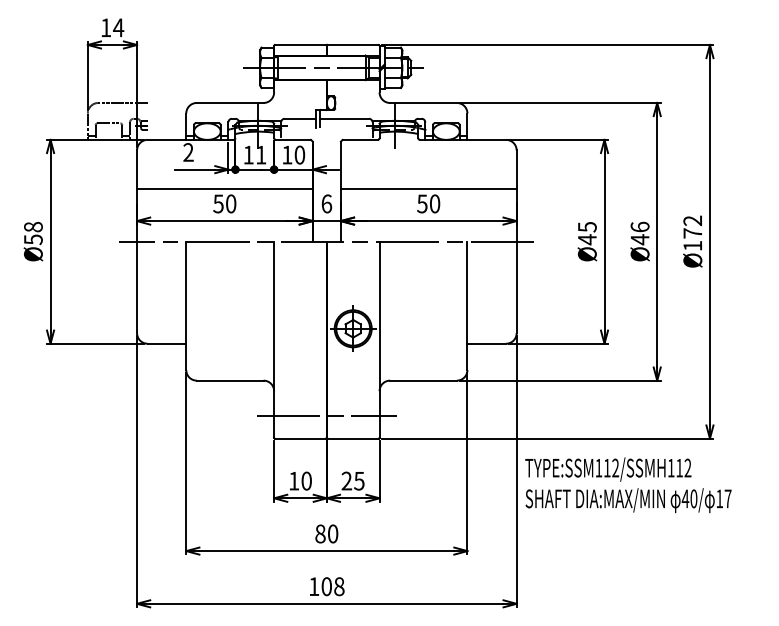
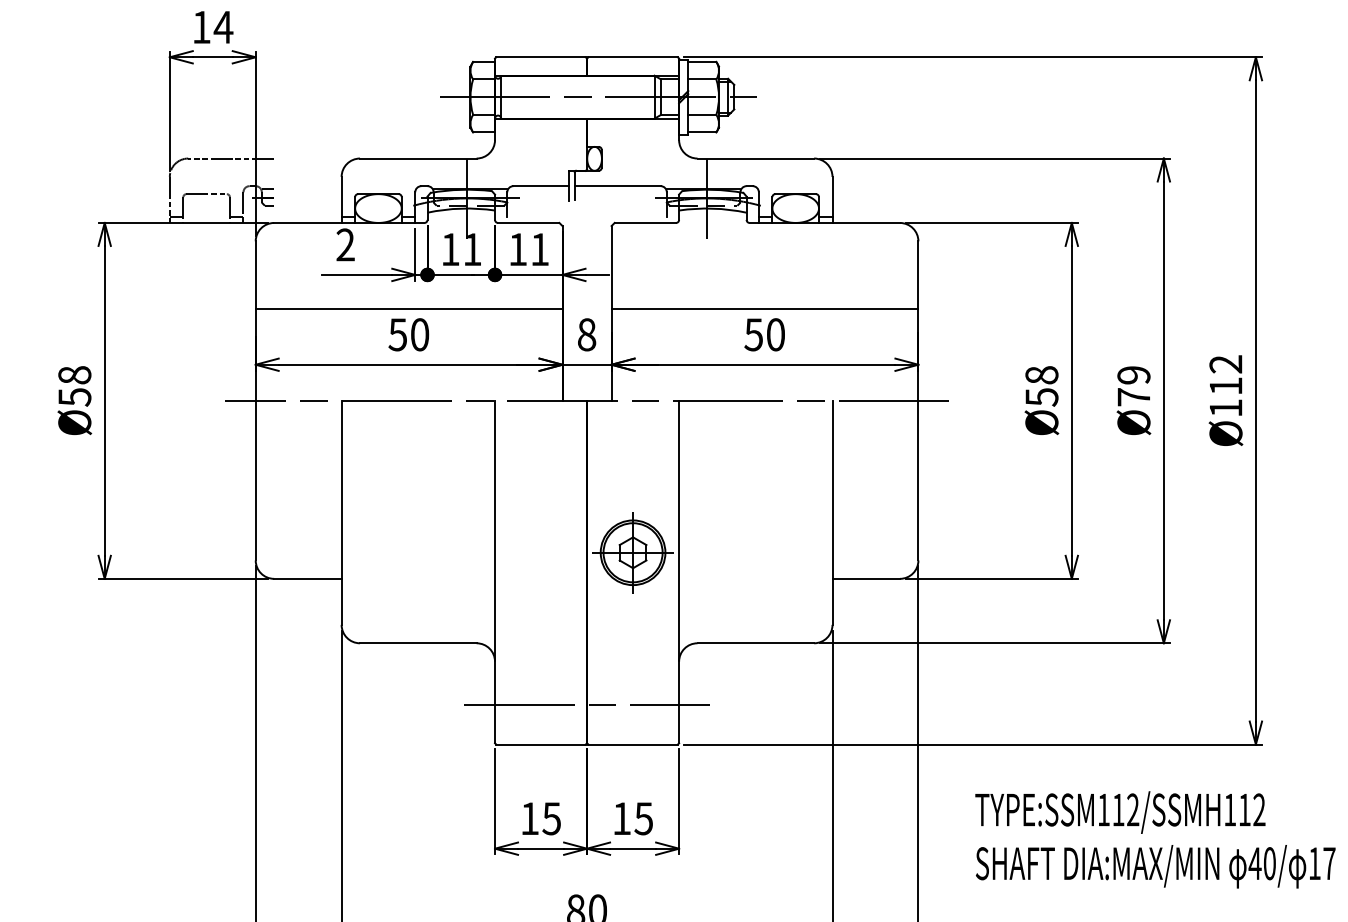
text: (299, 154) -> (539, 248), 10 -> 11
text: (326, 203) -> (586, 334), 6 -> 8
text: (587, 233) -> (1042, 386), Ø45 -> Ø58
text: (639, 233) -> (1132, 386), Ø46 -> Ø79
text: (692, 233) -> (1225, 386), Ø172 -> Ø112
text: (306, 480) -> (551, 817), 10 -> 15
text: (346, 480) -> (621, 817), 25 -> 15
text: (628, 485) -> (1155, 840), moved

